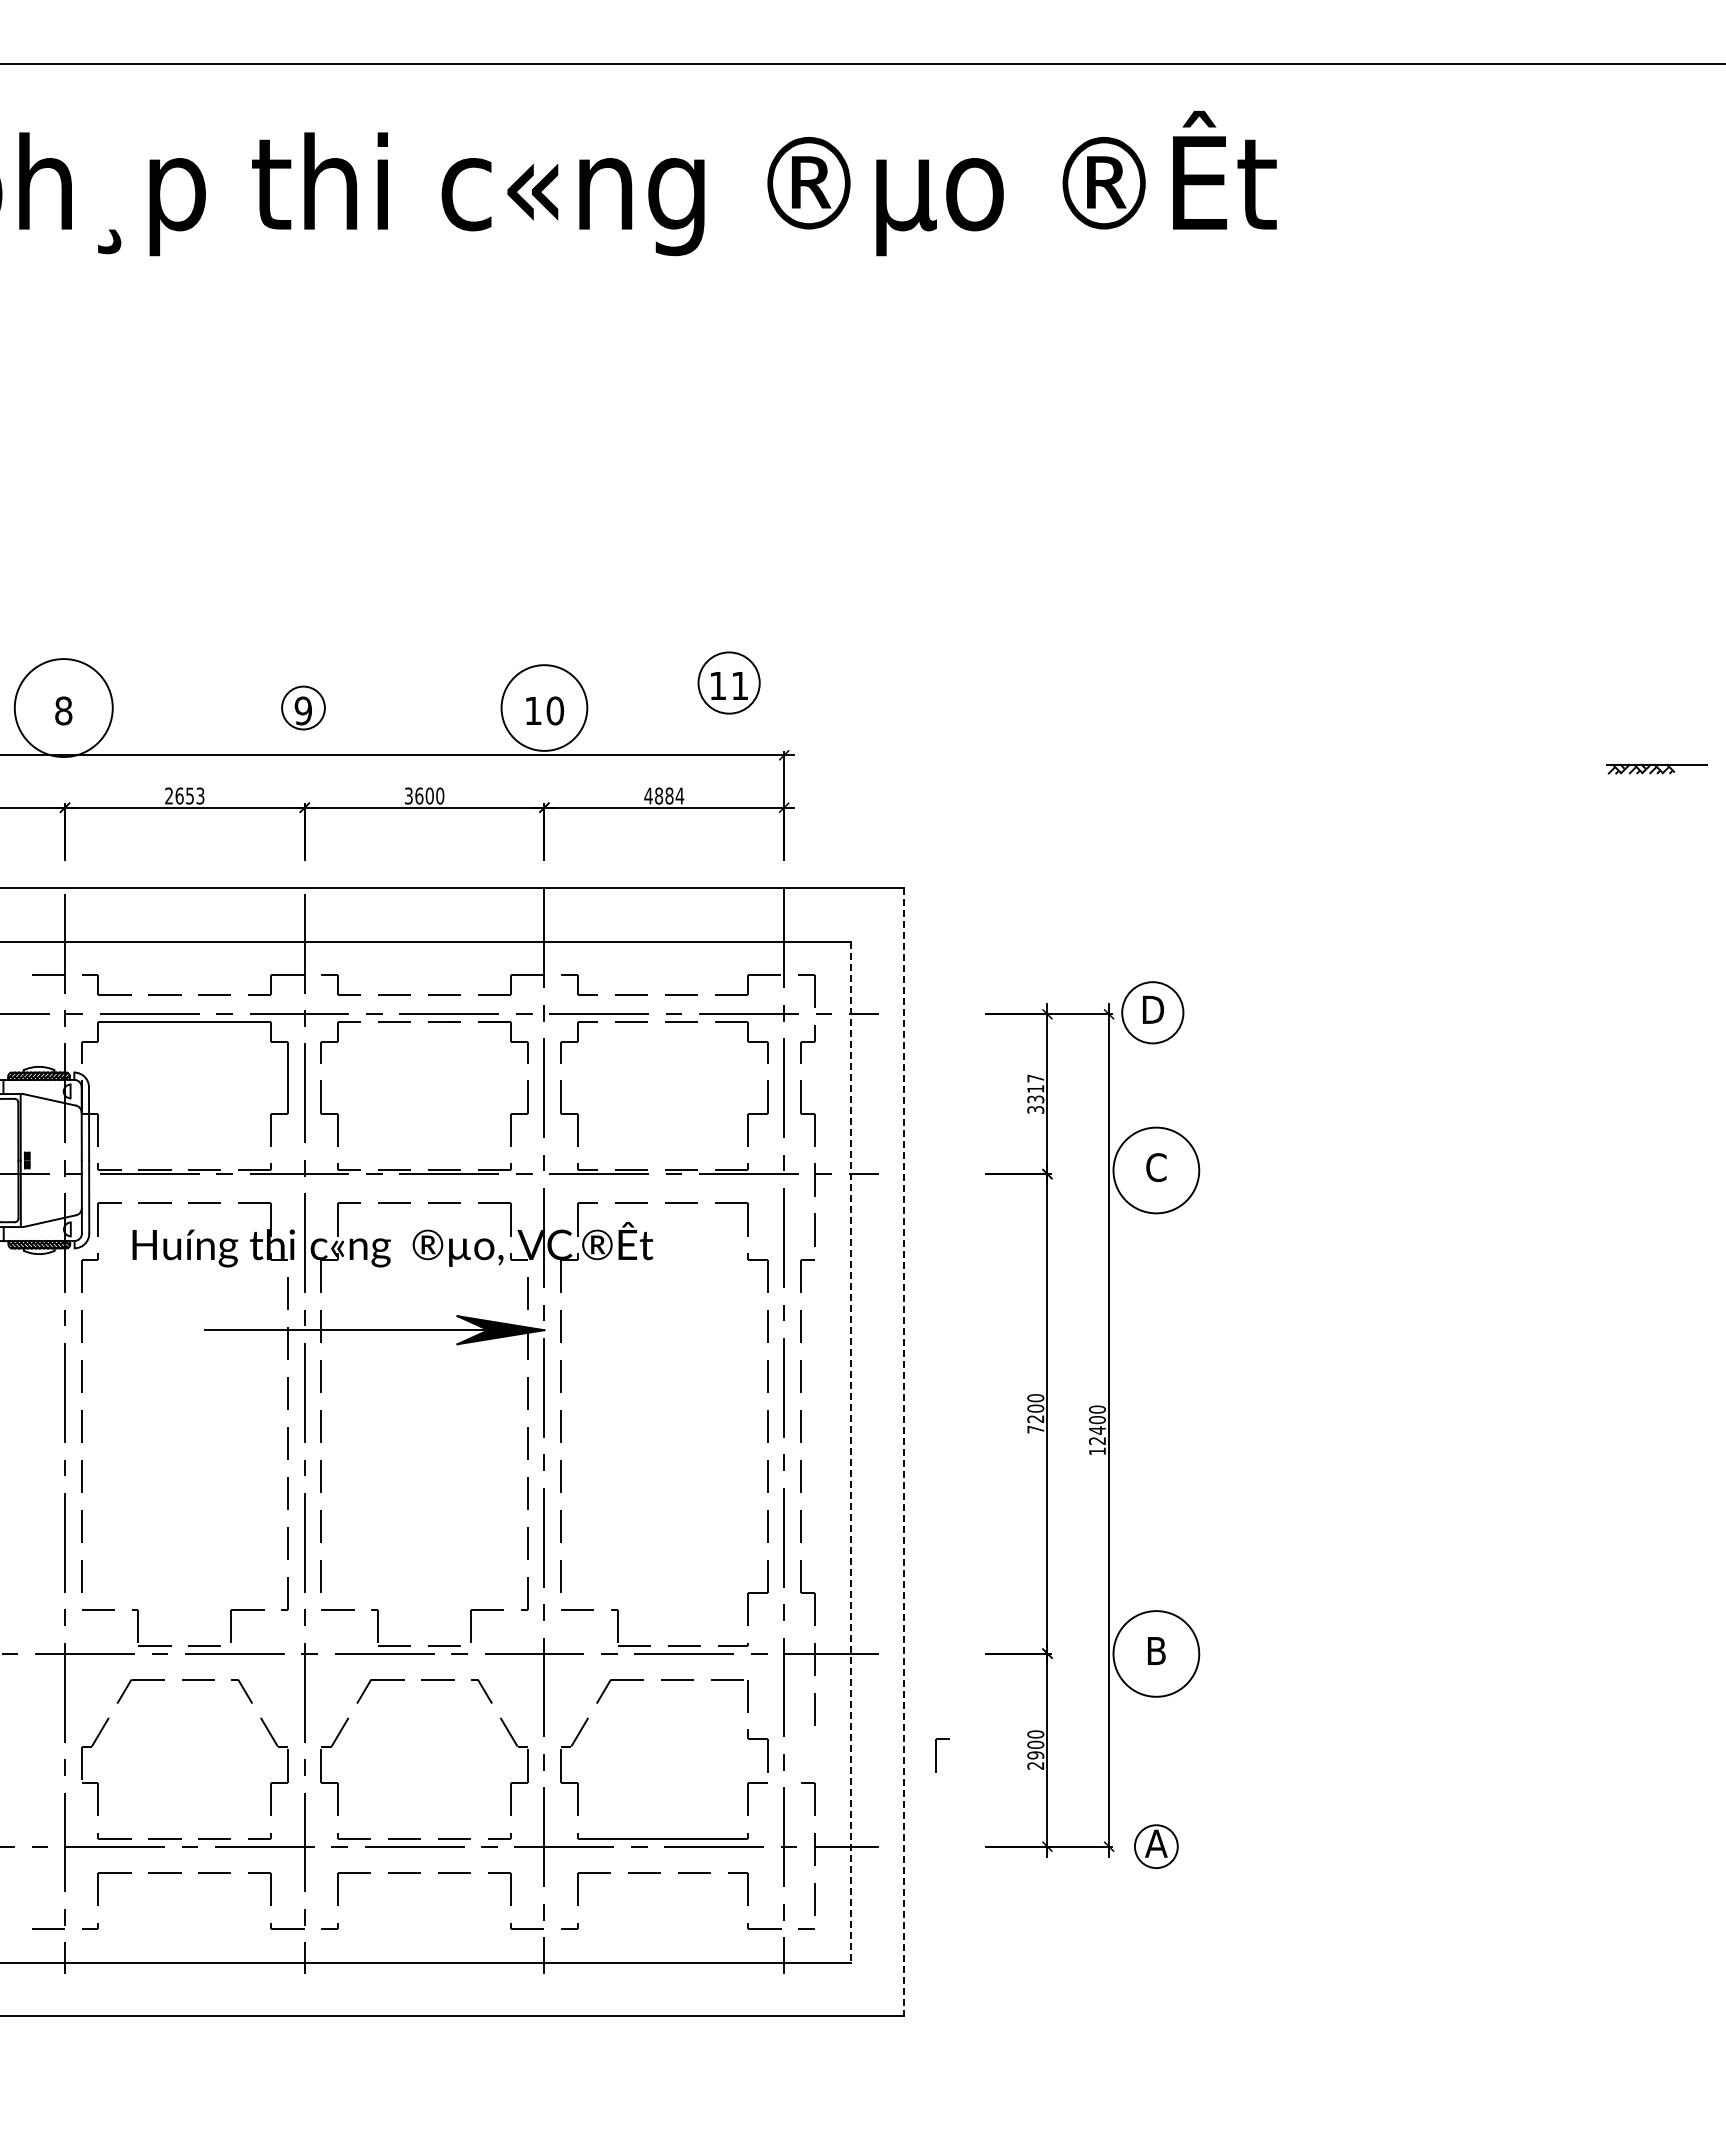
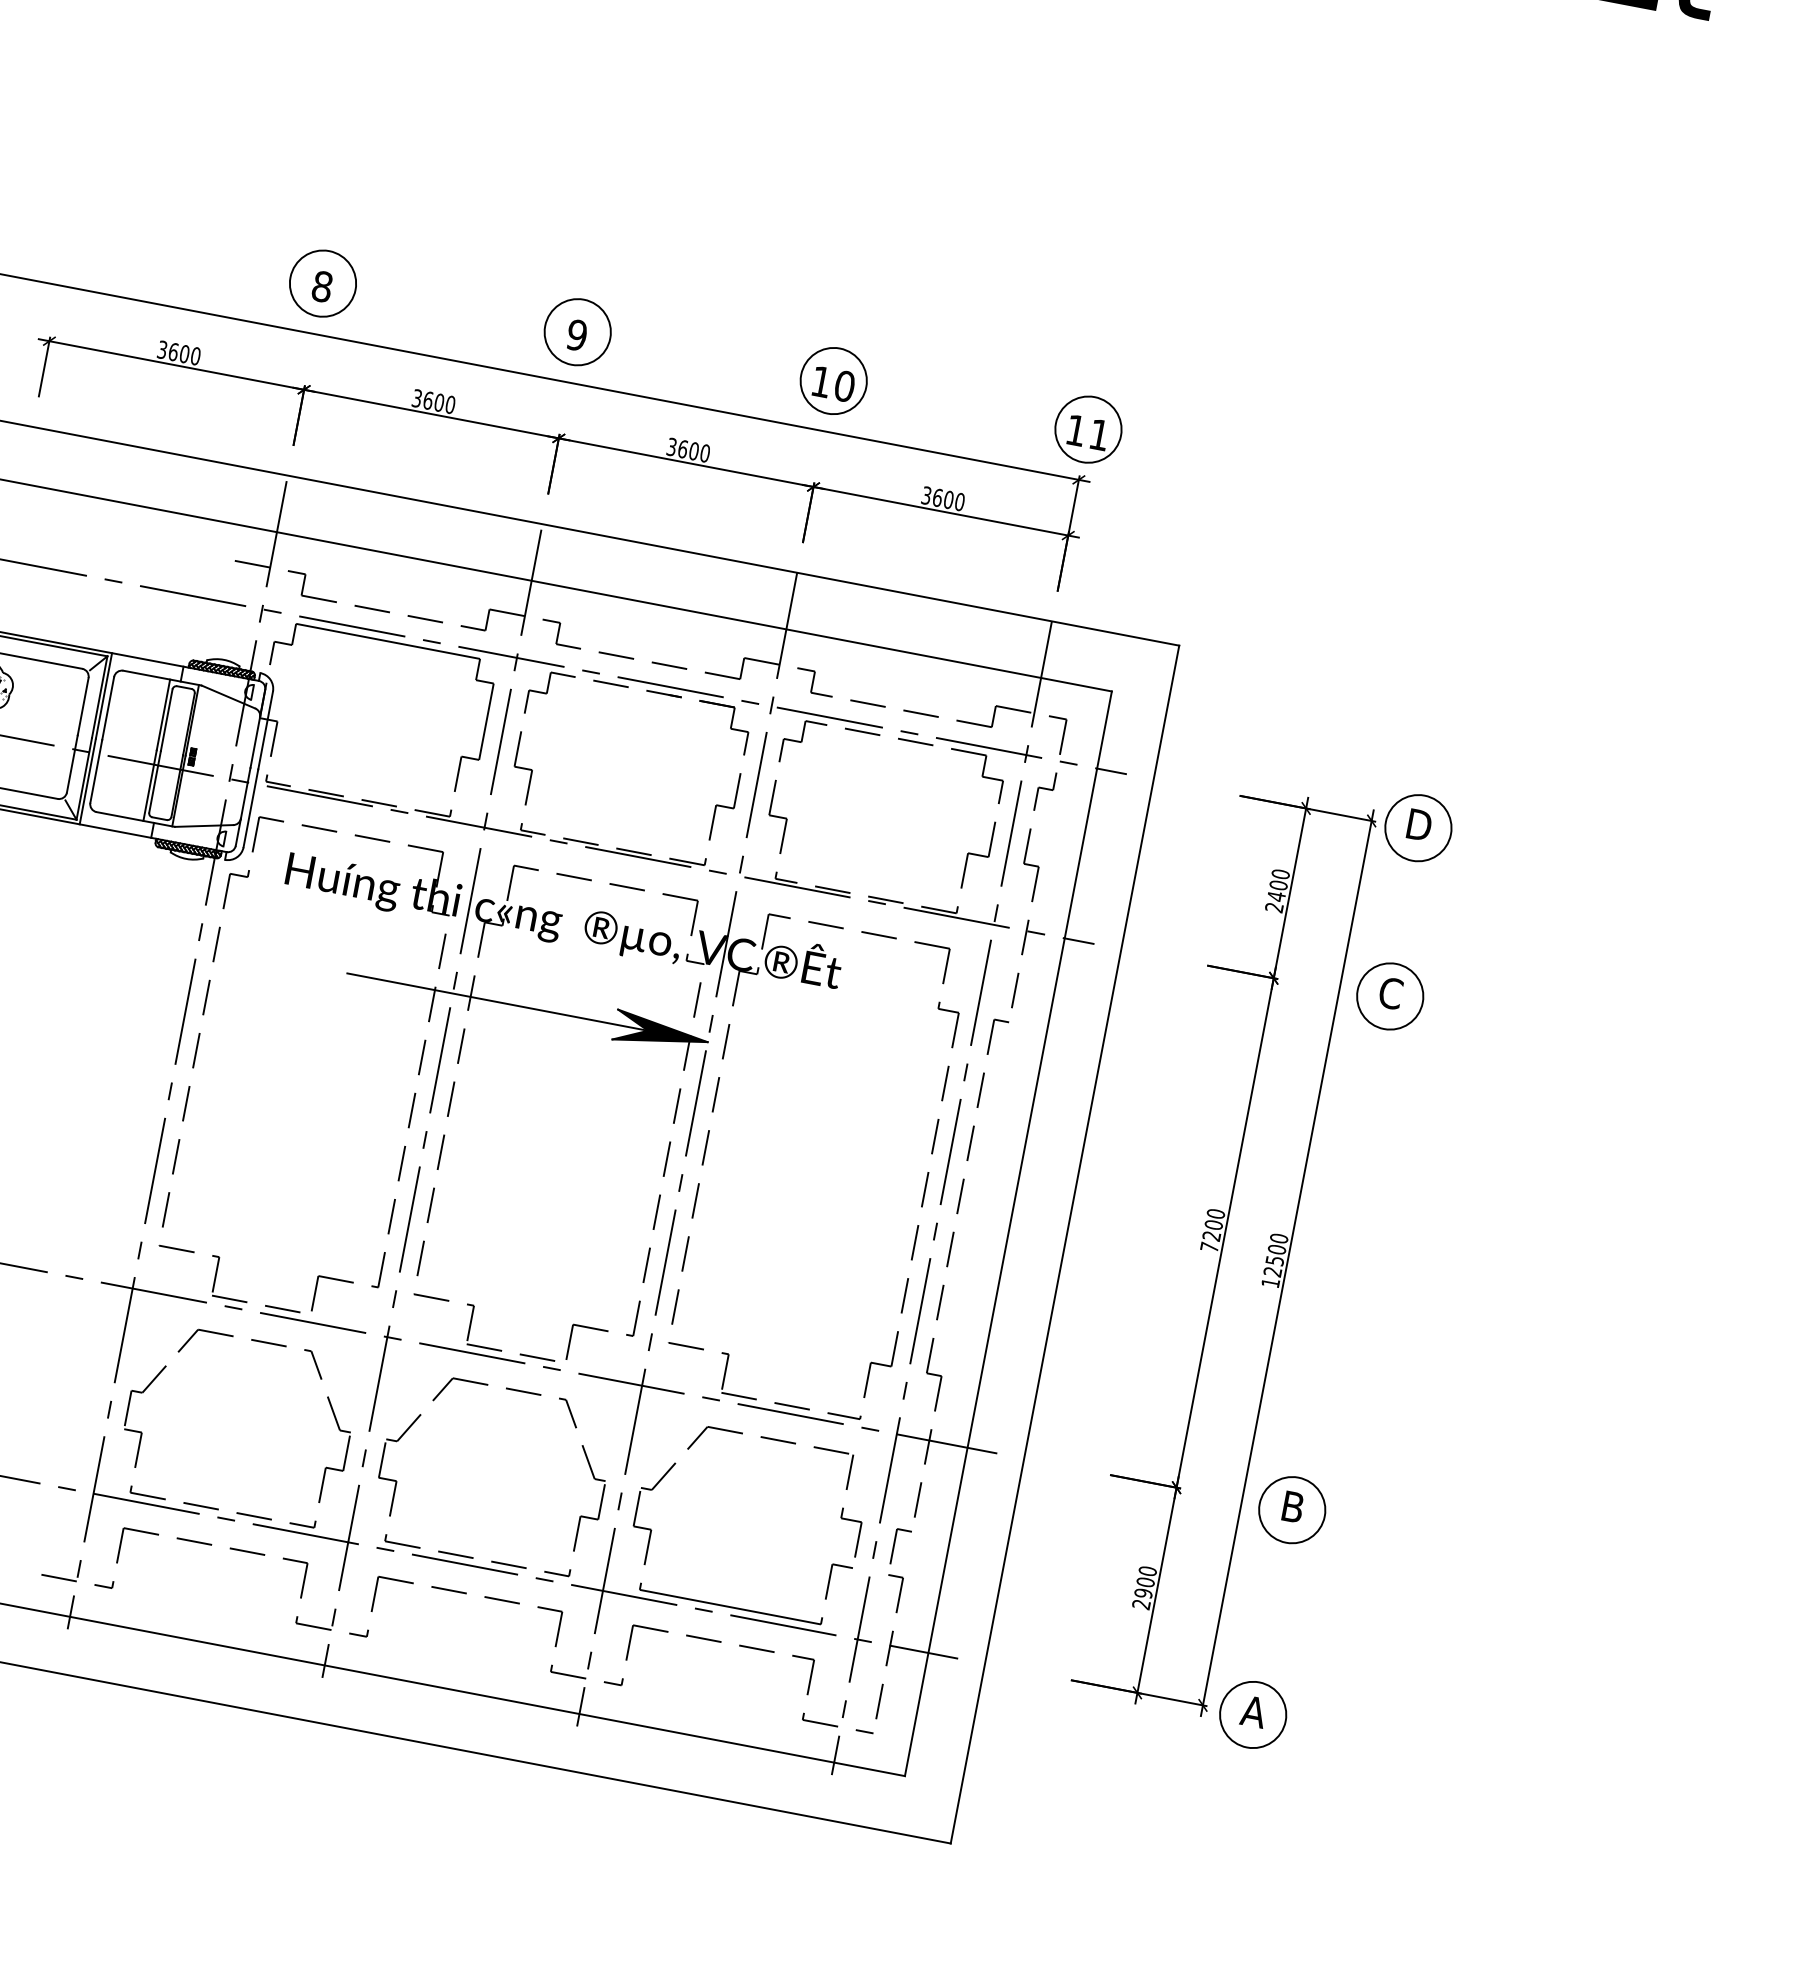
part: (728, 682) -> (1087, 428), moved
circle: (63, 707) -> (322, 283), size x0.62
circle: (303, 707) -> (577, 331), size x1.43
circle: (544, 707) -> (833, 380), size x0.71
text: (184, 795) -> (433, 401), 2653 -> 3600
text: (664, 795) -> (943, 498), 4884 -> 3600
text: (1035, 1093) -> (1277, 890), 3317 -> 2400
circle: (1155, 1170) -> (1389, 996), size x0.71
text: (1097, 1430) -> (1274, 1260), 12400 -> 12500
line: (850, 1452) -> (1008, 1234), dashed -> solid
line: (904, 1452) -> (1065, 1245), dashed -> solid
circle: (1155, 1653) -> (1291, 1509), size x0.71
part: (942, 1755) -> (900, 1547), moved
circle: (1155, 1846) -> (1252, 1714), size x1.43

